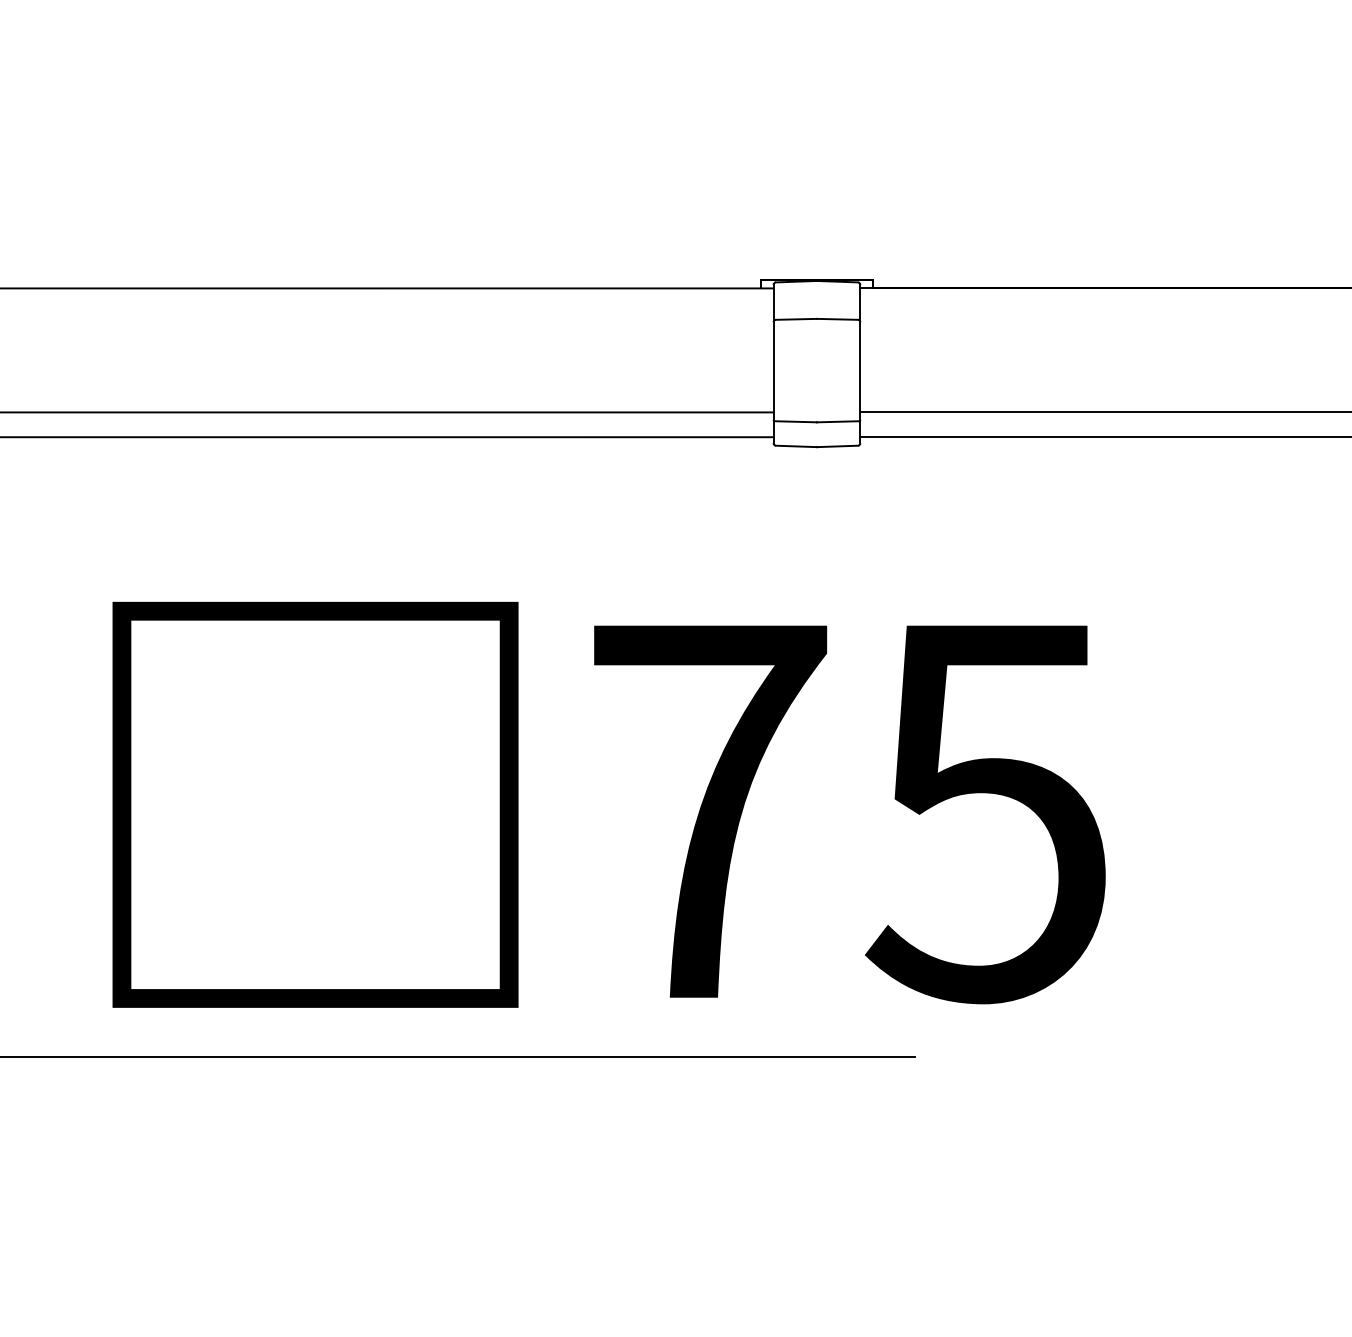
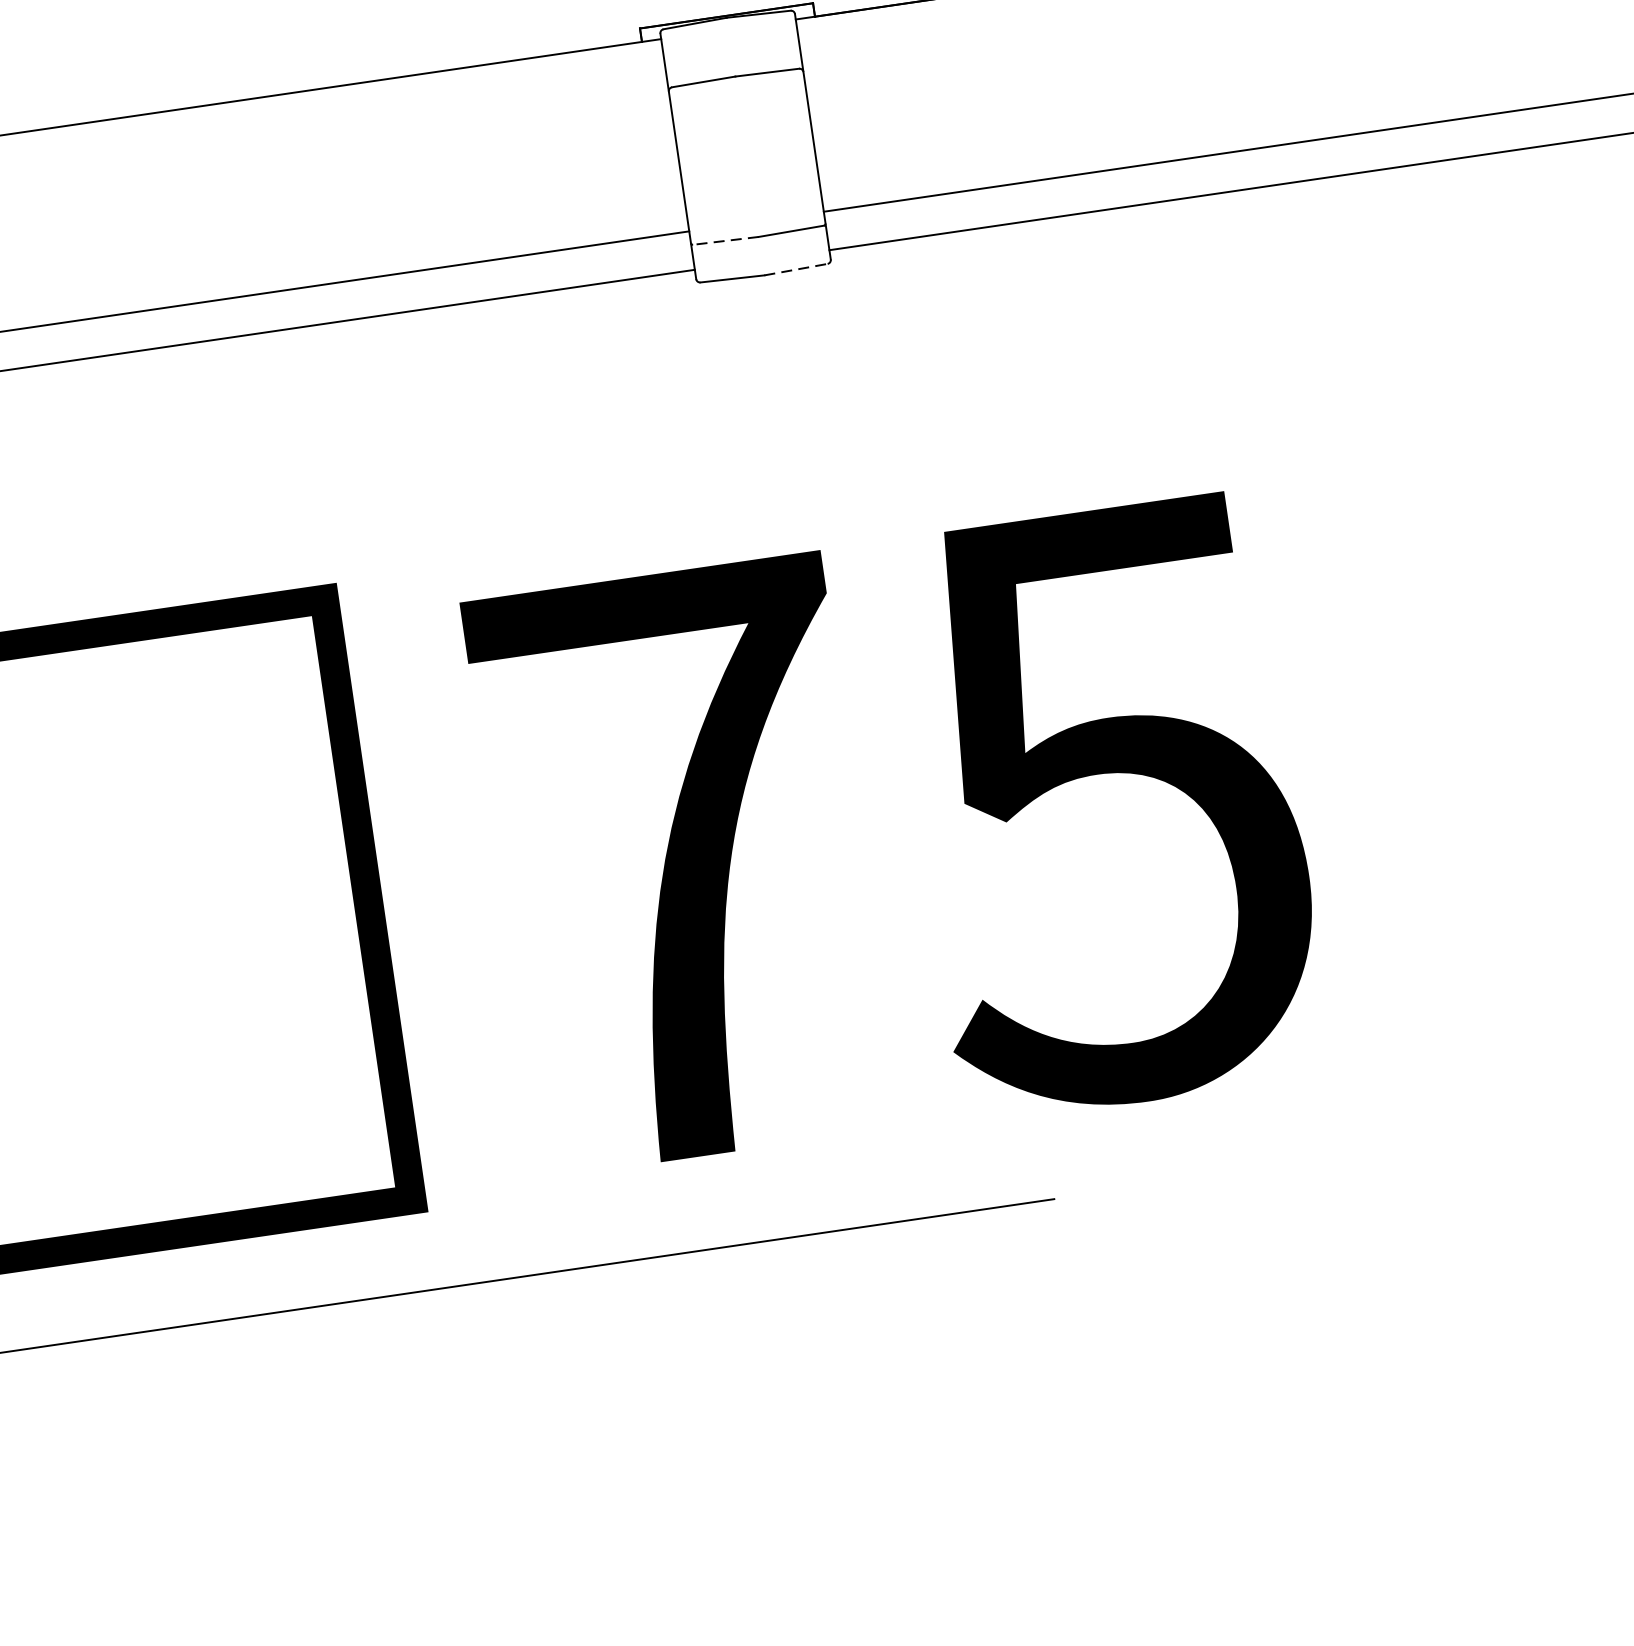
line: (795, 421) -> (725, 240), solid -> dashed
line: (837, 446) -> (796, 269), solid -> dashed

